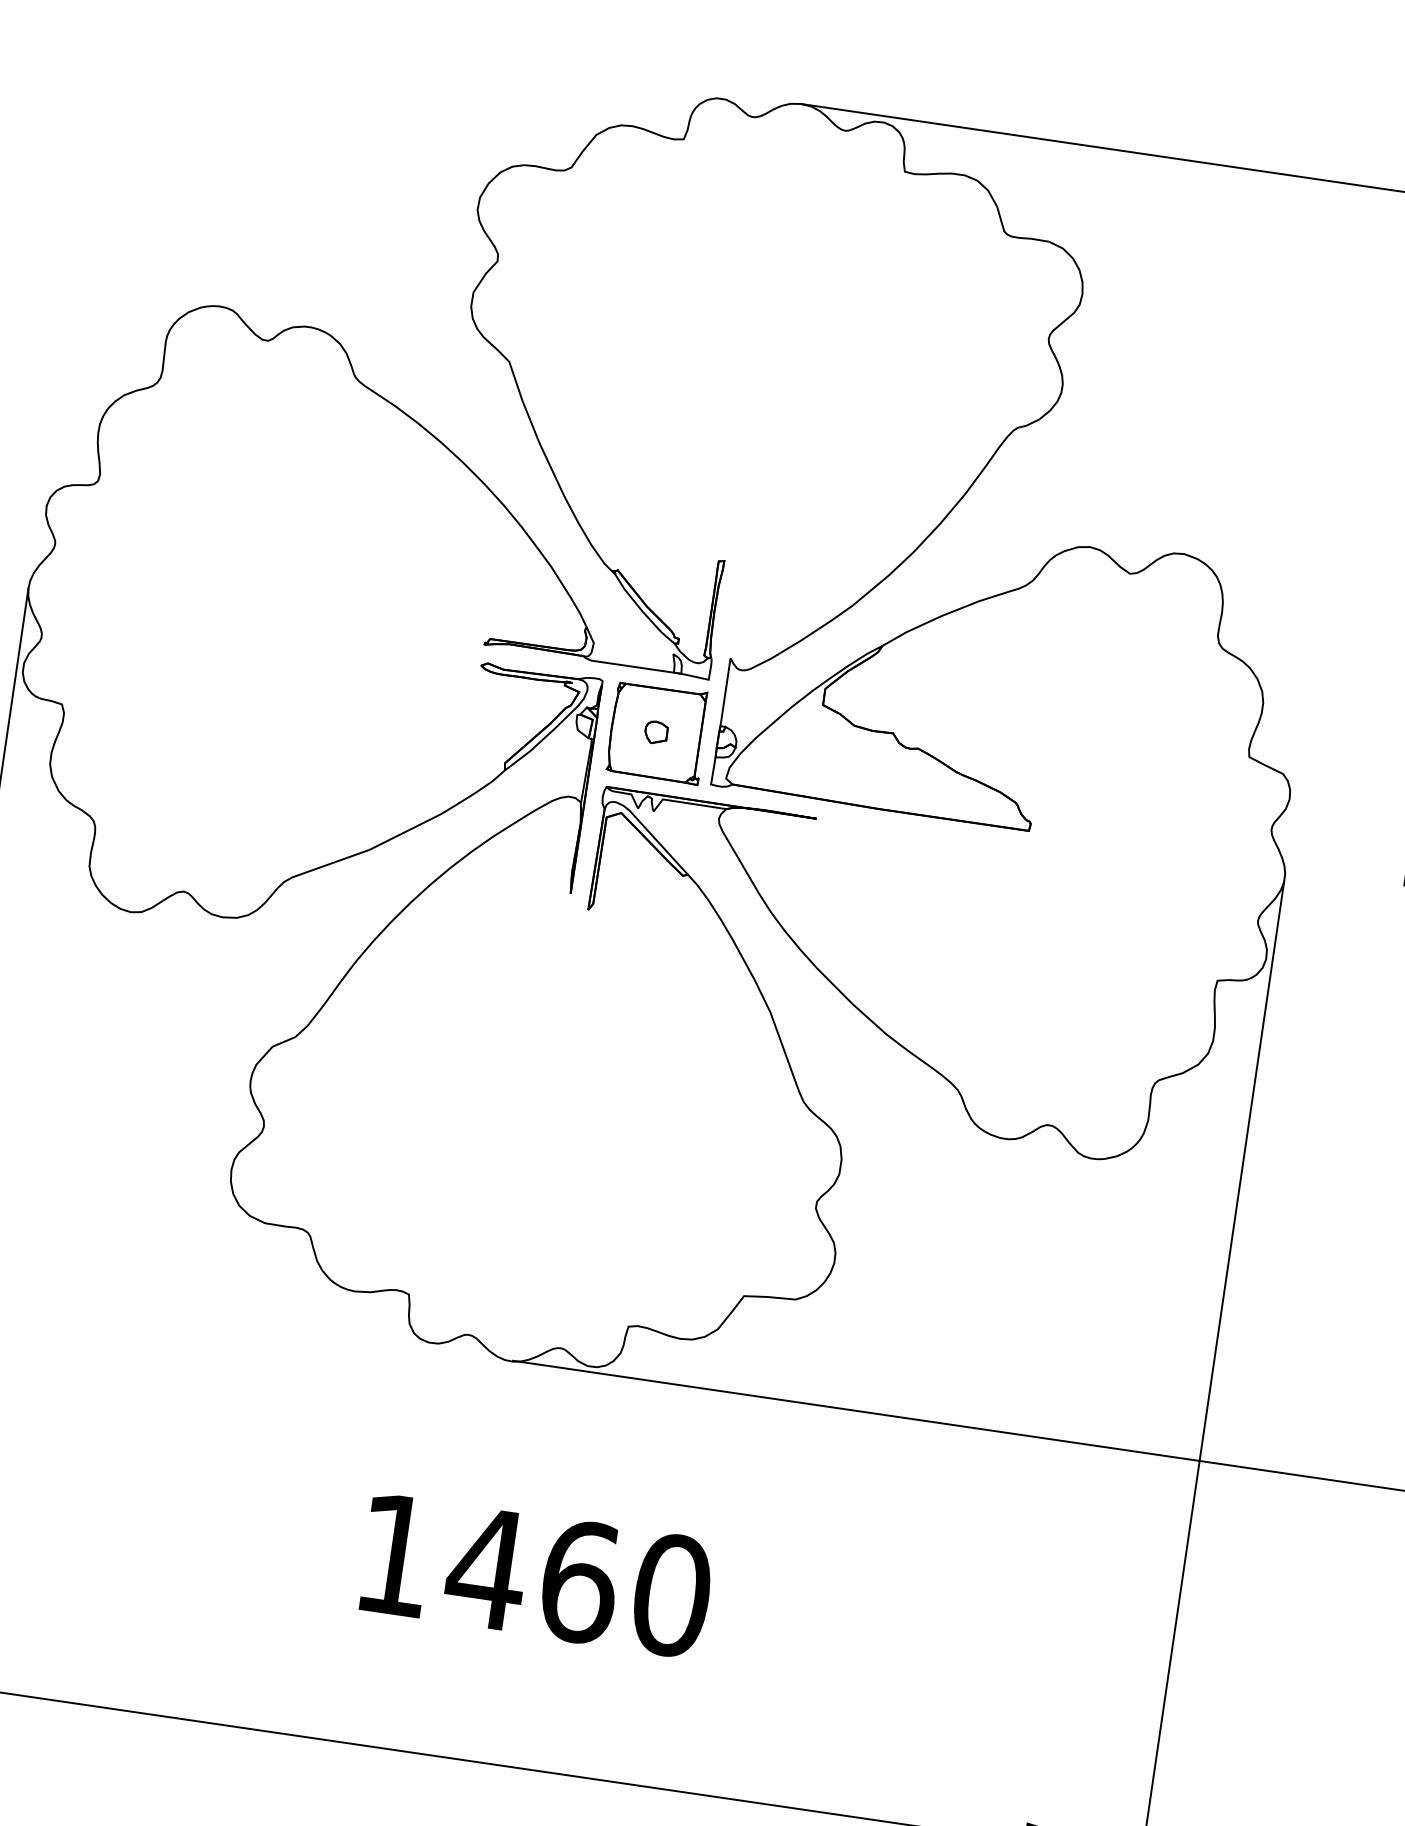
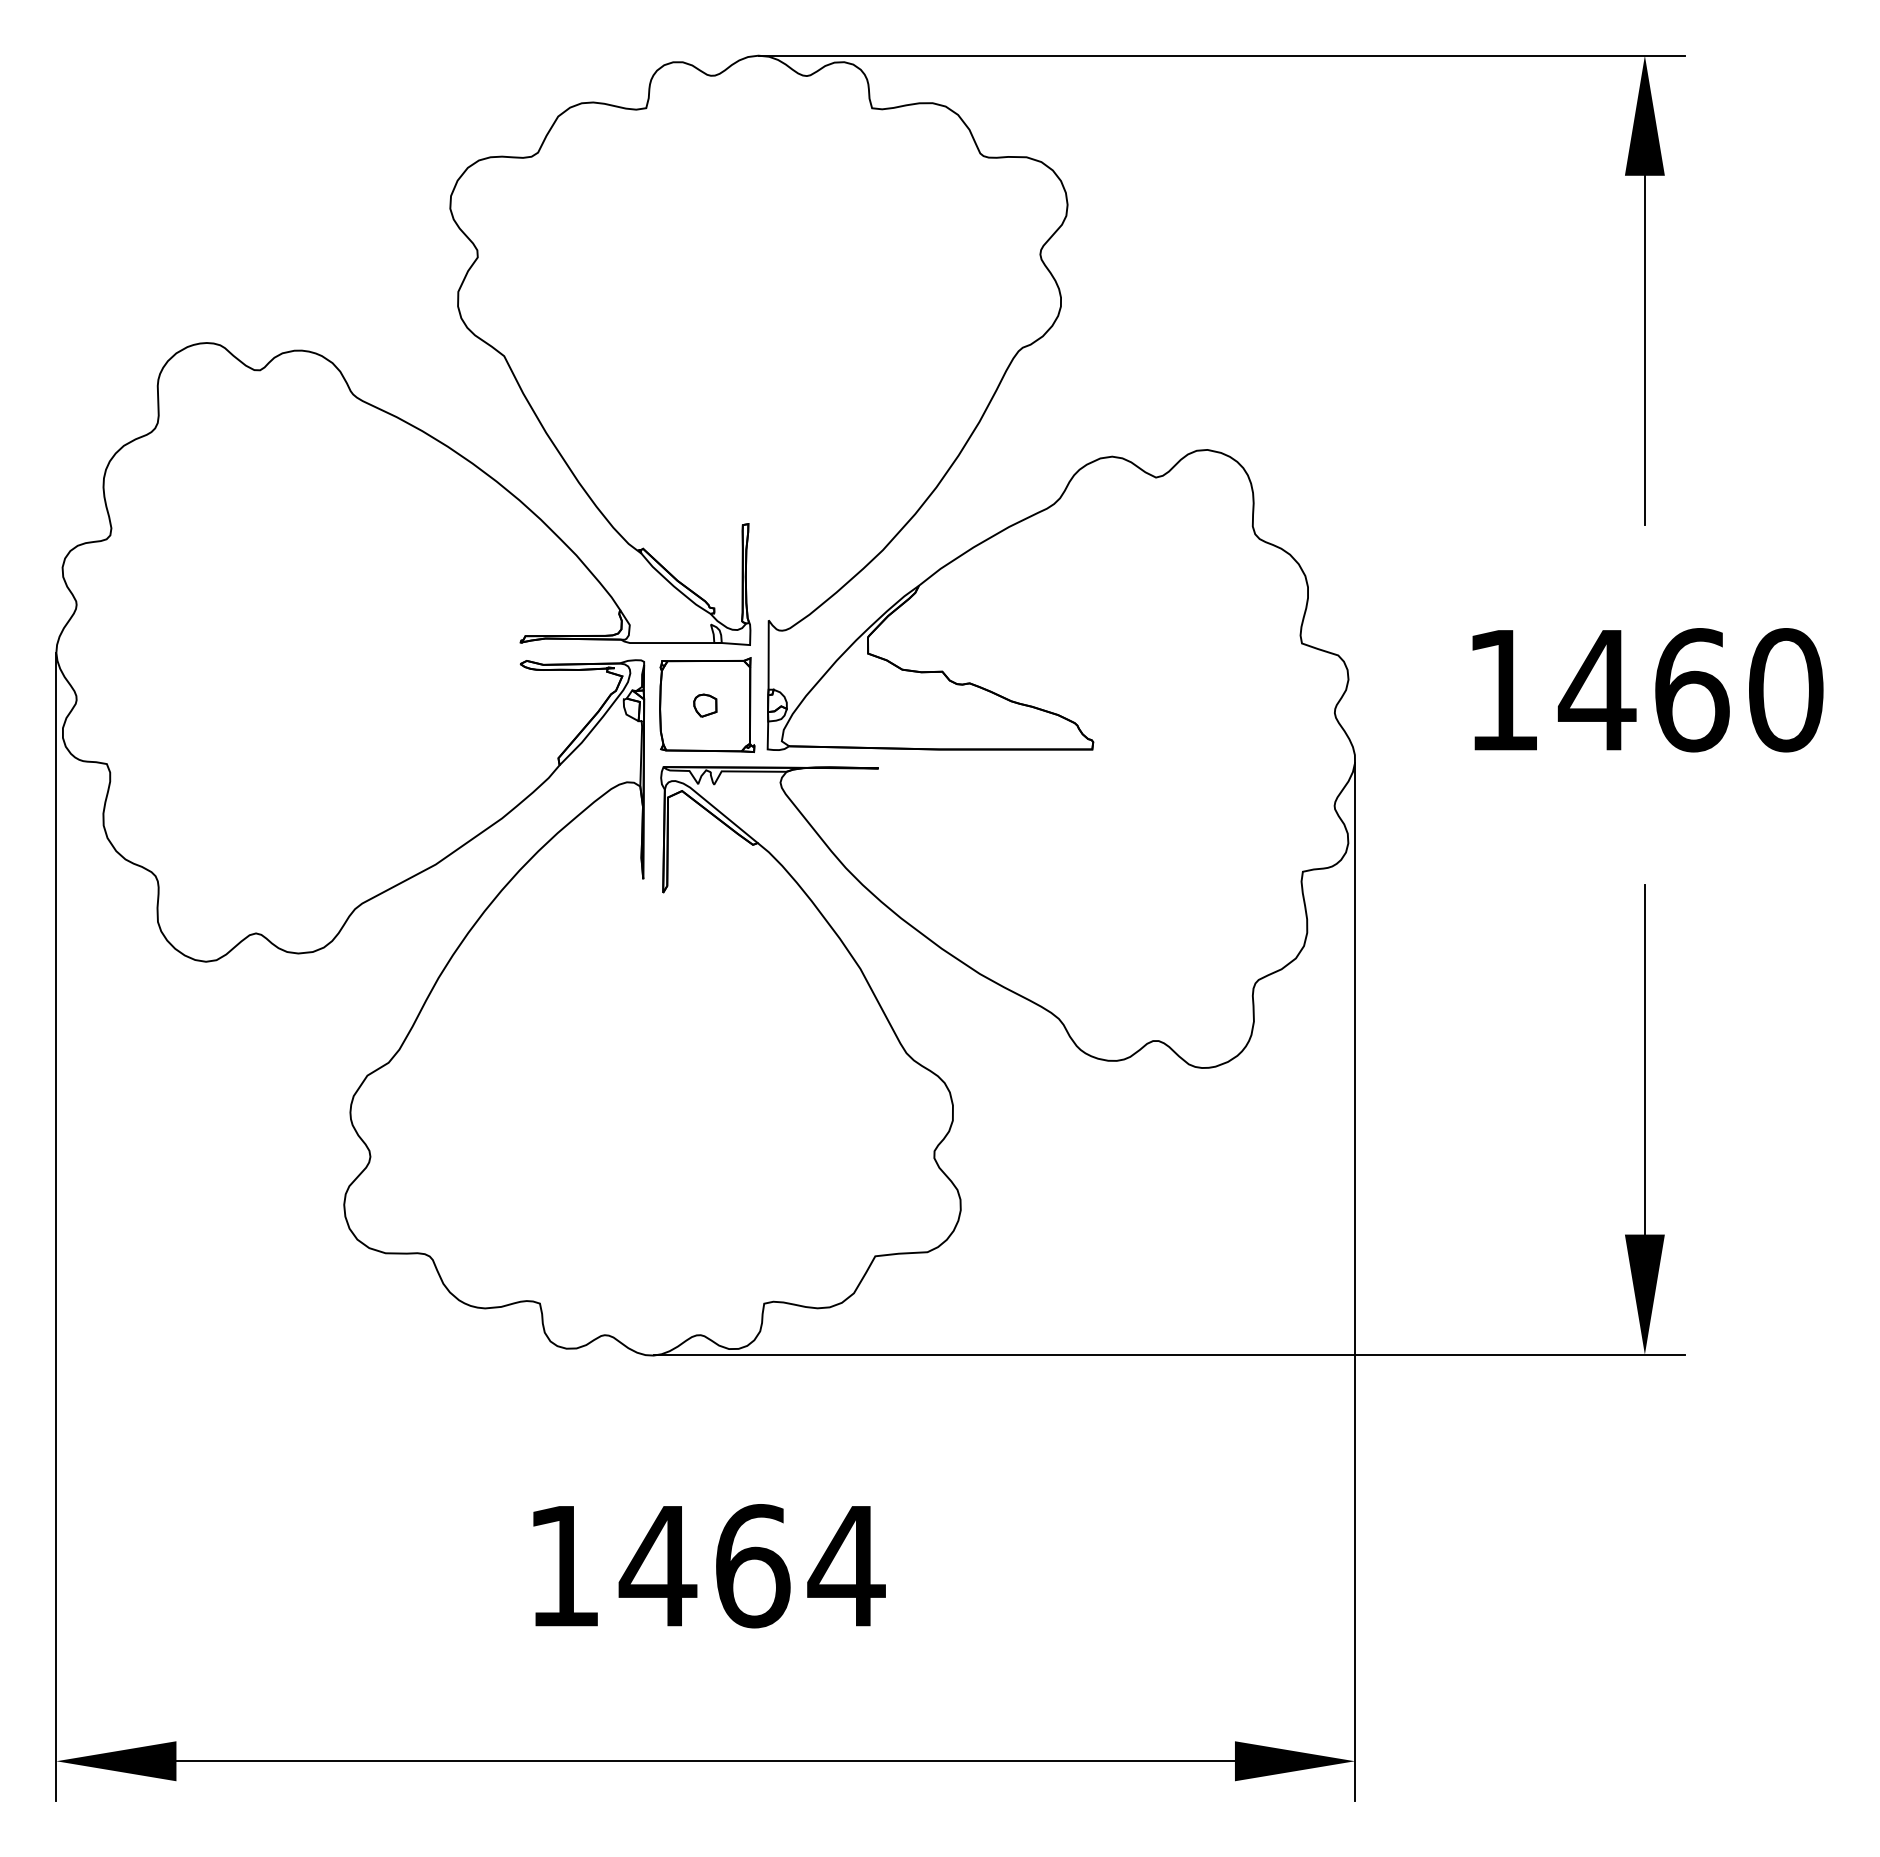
text: (671, 1595) -> (846, 1566), 1460 -> 1464

